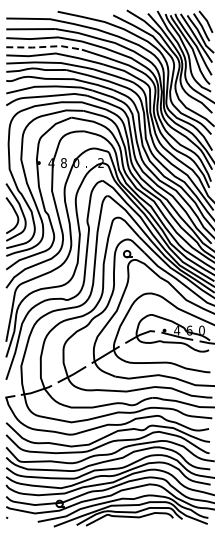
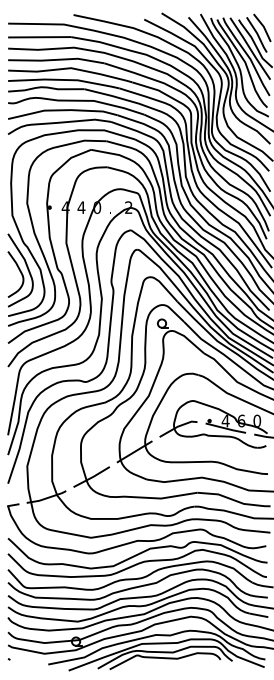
line: (45, 46) -> (58, 59), dashed -> solid
text: (63, 162) -> (80, 206), 8 -> 4

